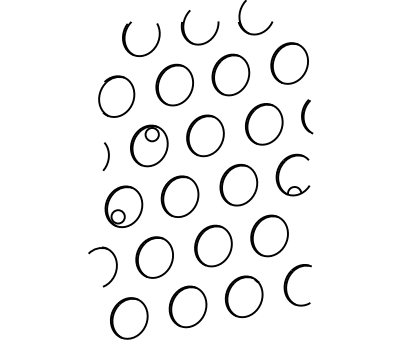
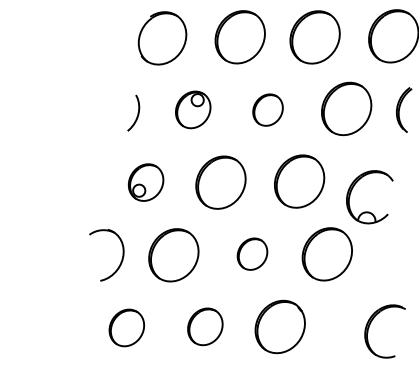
part: (205, 135) -> (268, 109), size x0.6
part: (149, 145) -> (193, 109), size x0.7
part: (292, 186) -> (365, 211), moved
part: (123, 206) -> (145, 182), size x0.7
part: (213, 245) -> (252, 253), size x0.6
part: (288, 281) -> (372, 323), moved
part: (187, 306) -> (204, 326), size x0.7
part: (129, 318) -> (127, 328), size x0.7

